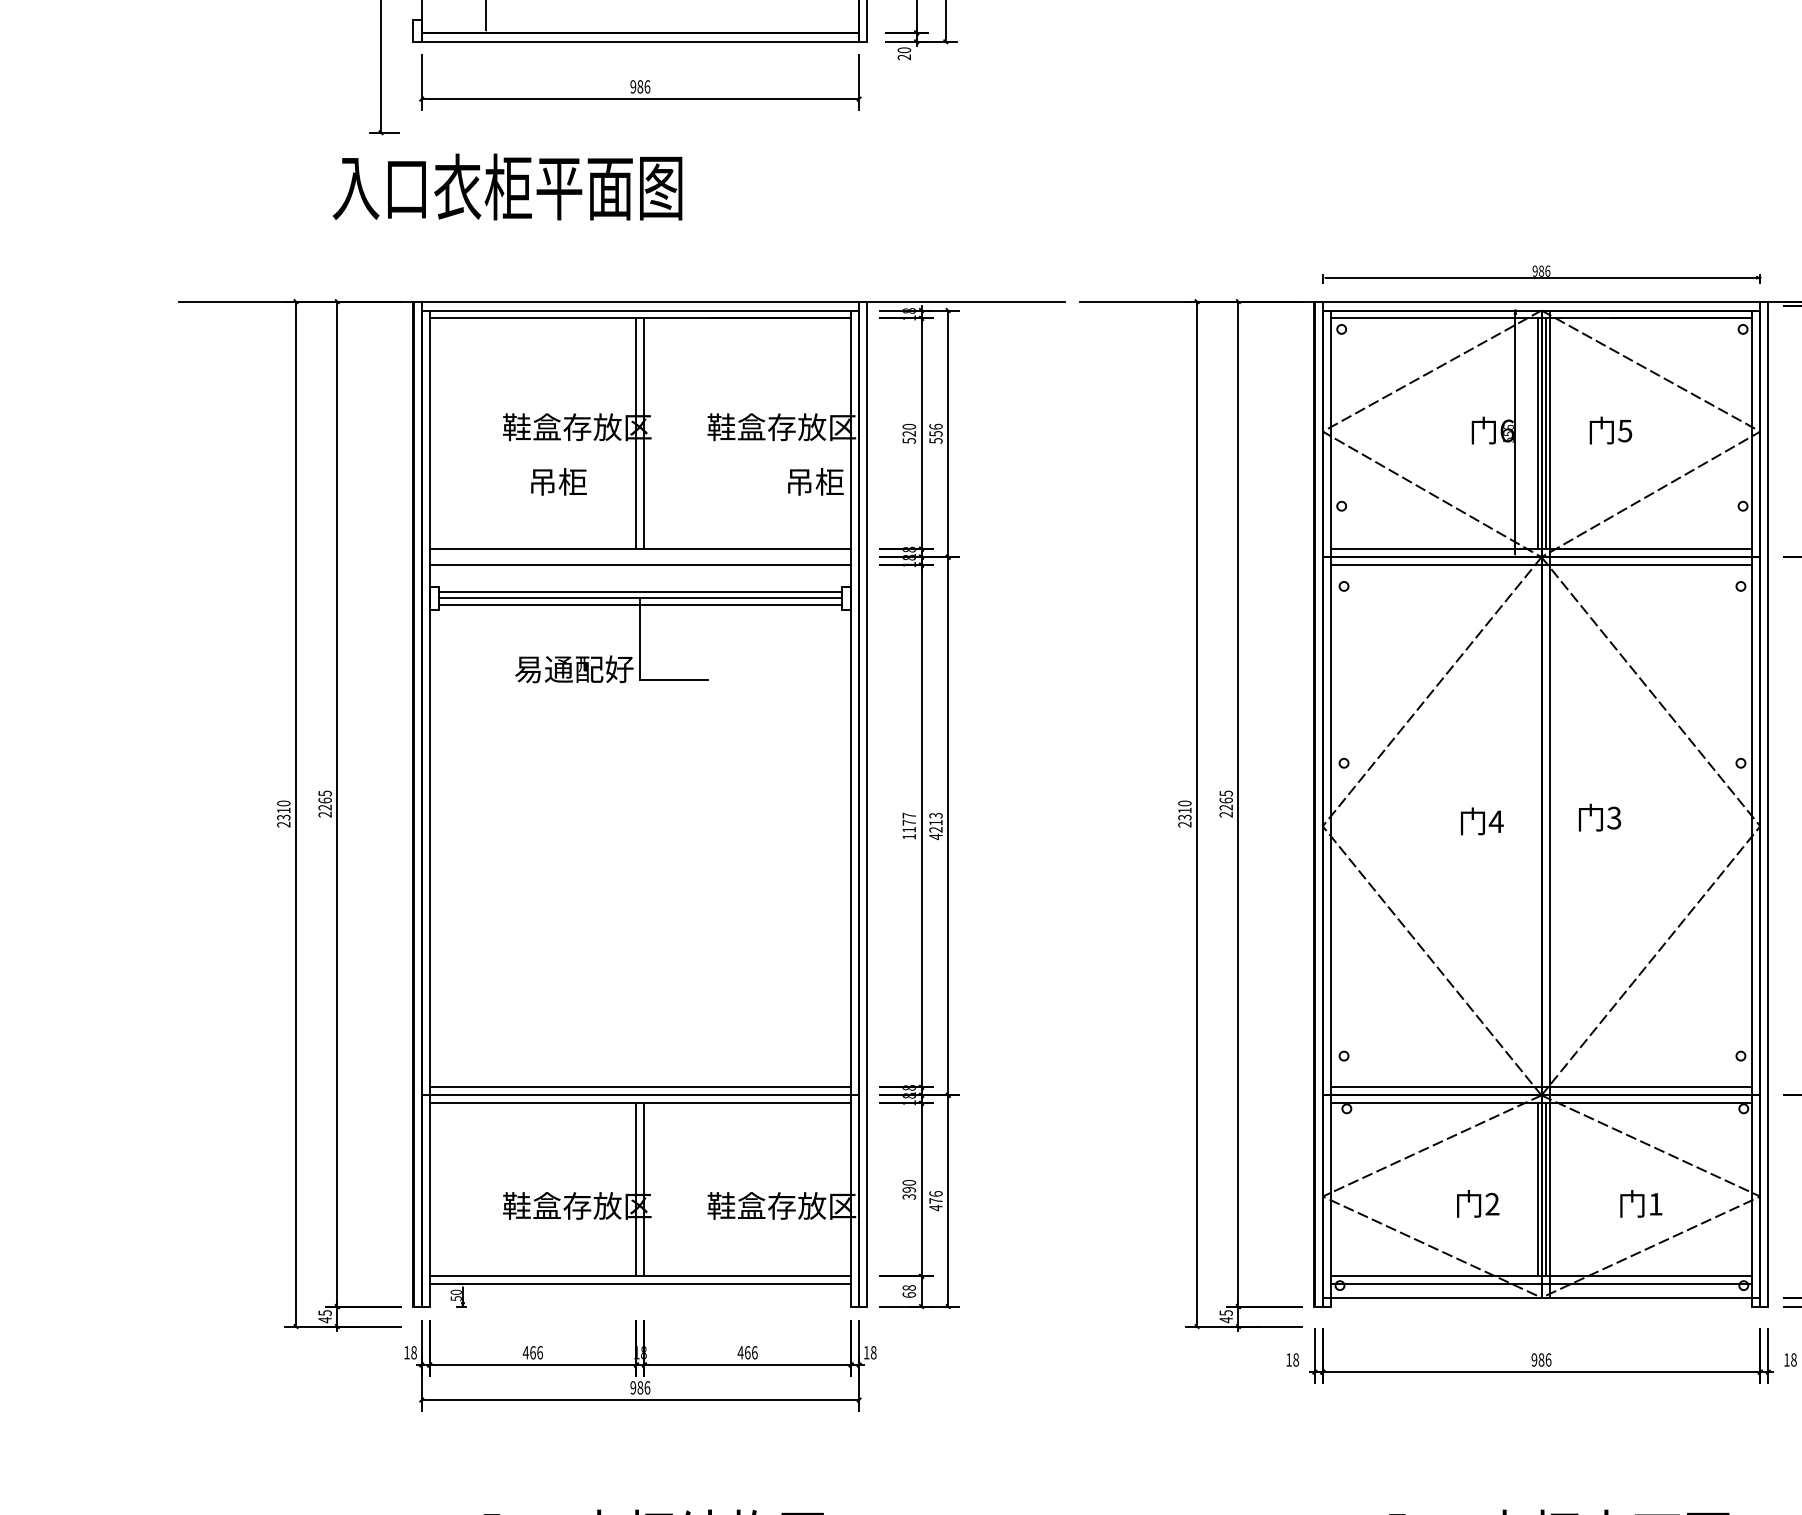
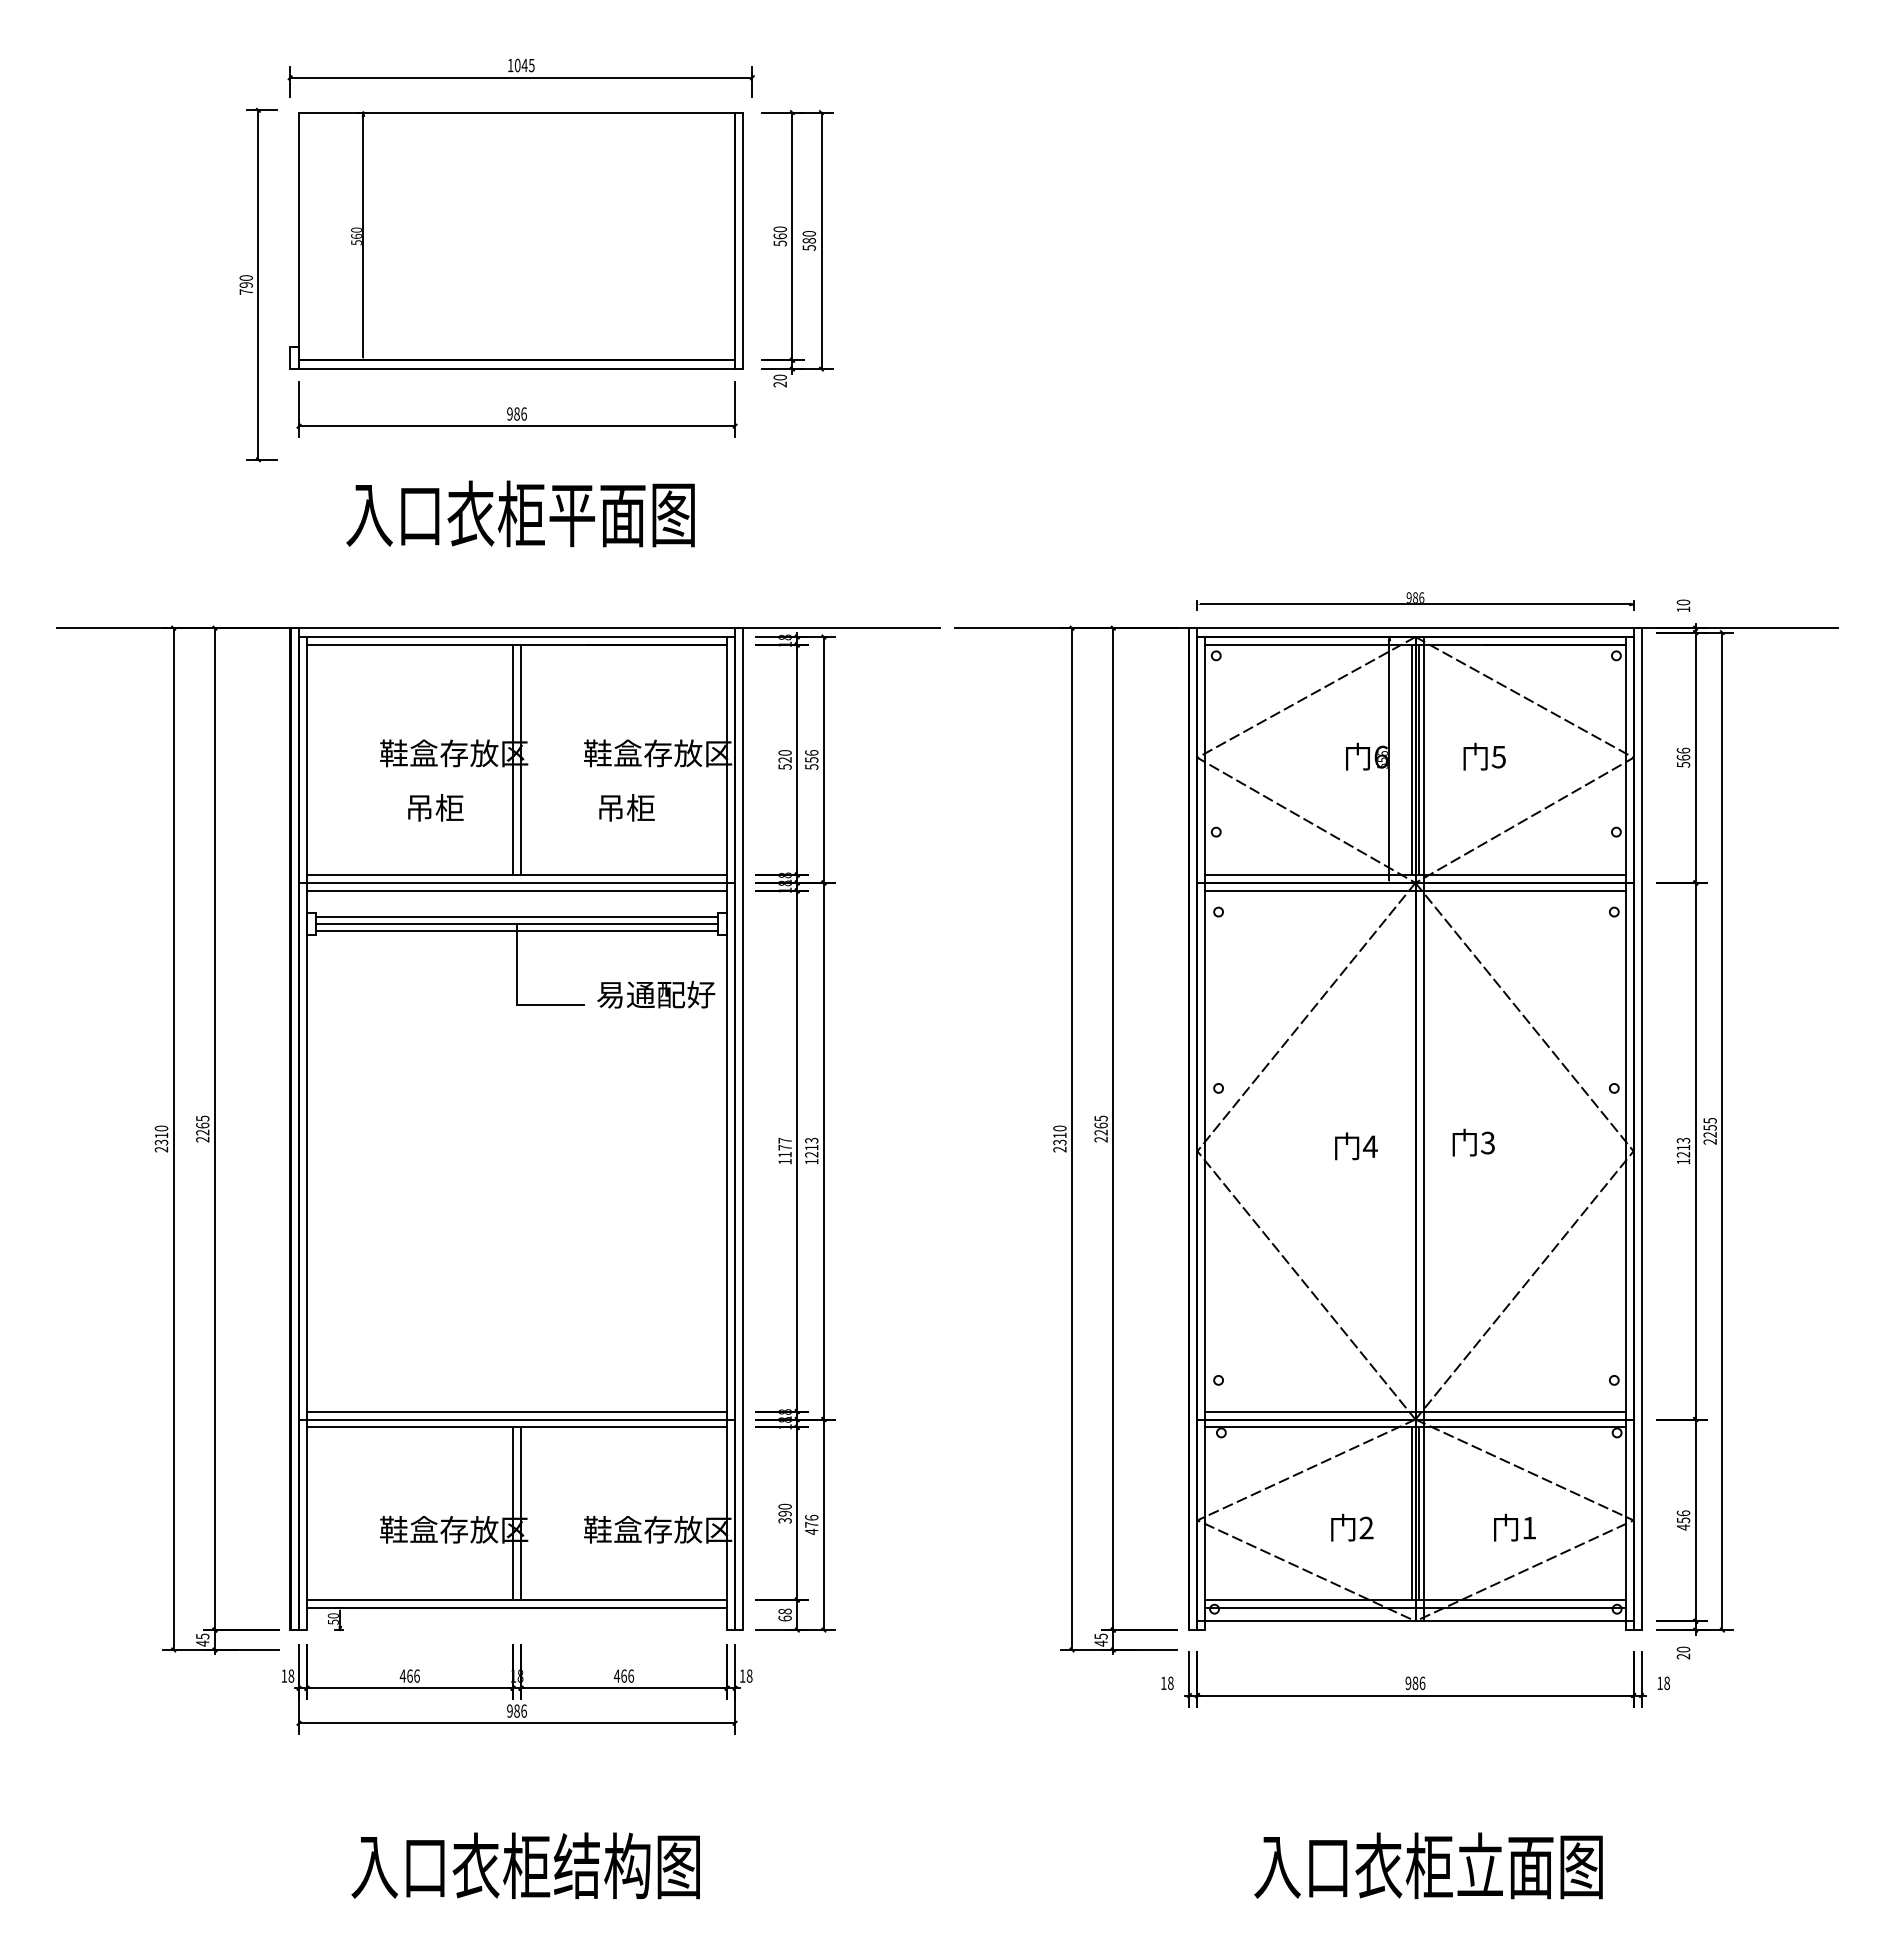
text: (507, 186) -> (520, 513), moved
text: (815, 481) -> (626, 807), moved
line: (639, 556) -> (516, 882), added
text: (574, 669) -> (656, 994), moved
text: (935, 836) -> (811, 1161), 4213 -> 1213

